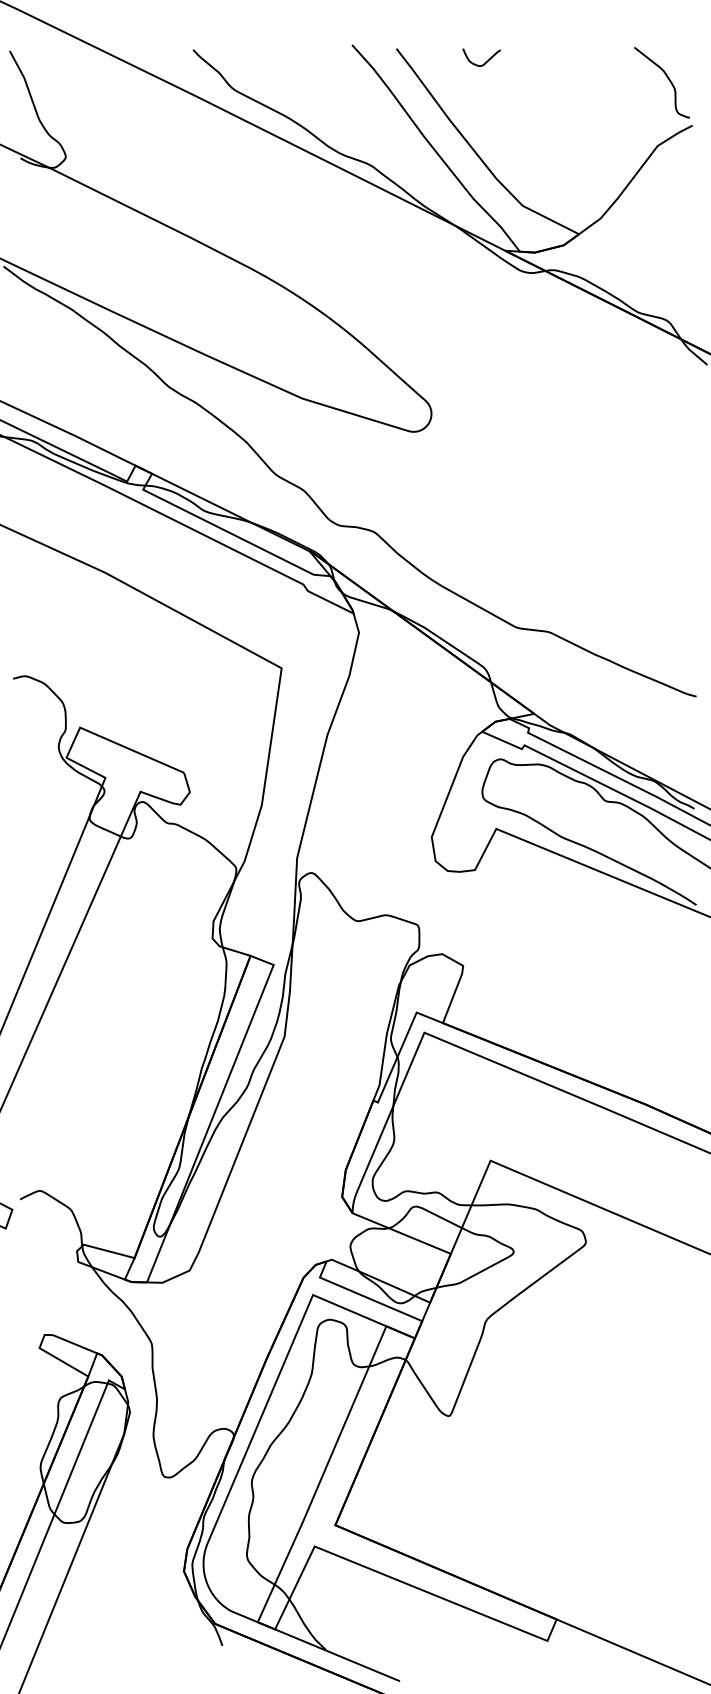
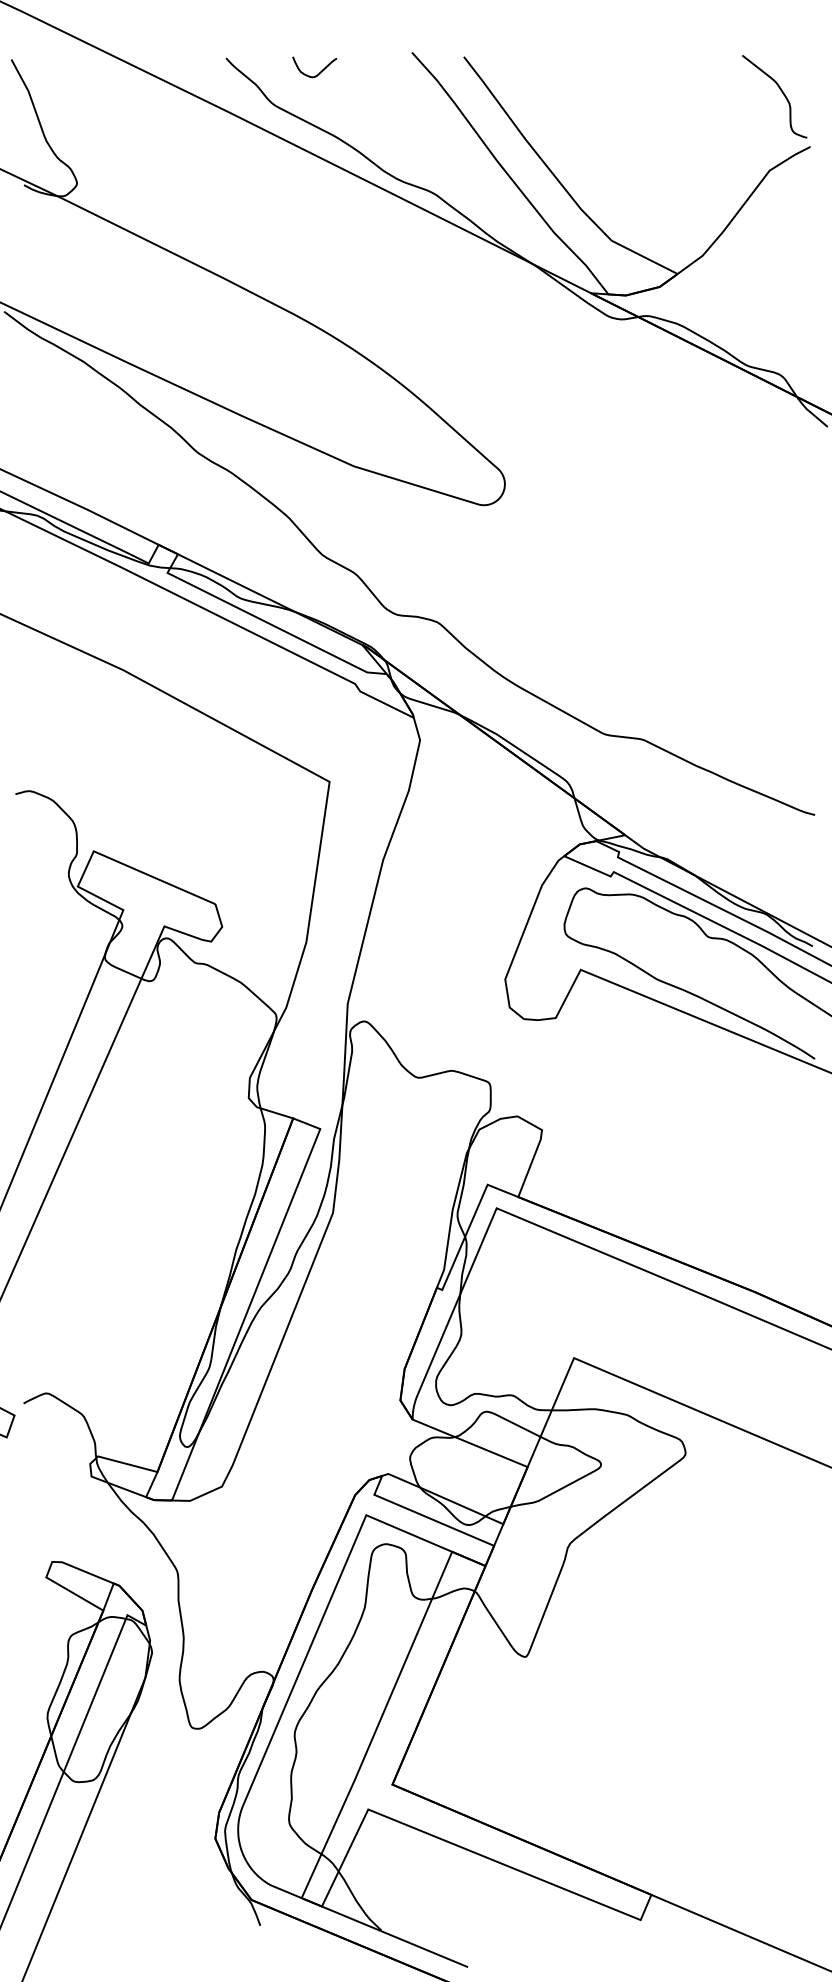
curve: (485, 62) -> (319, 72), moved

